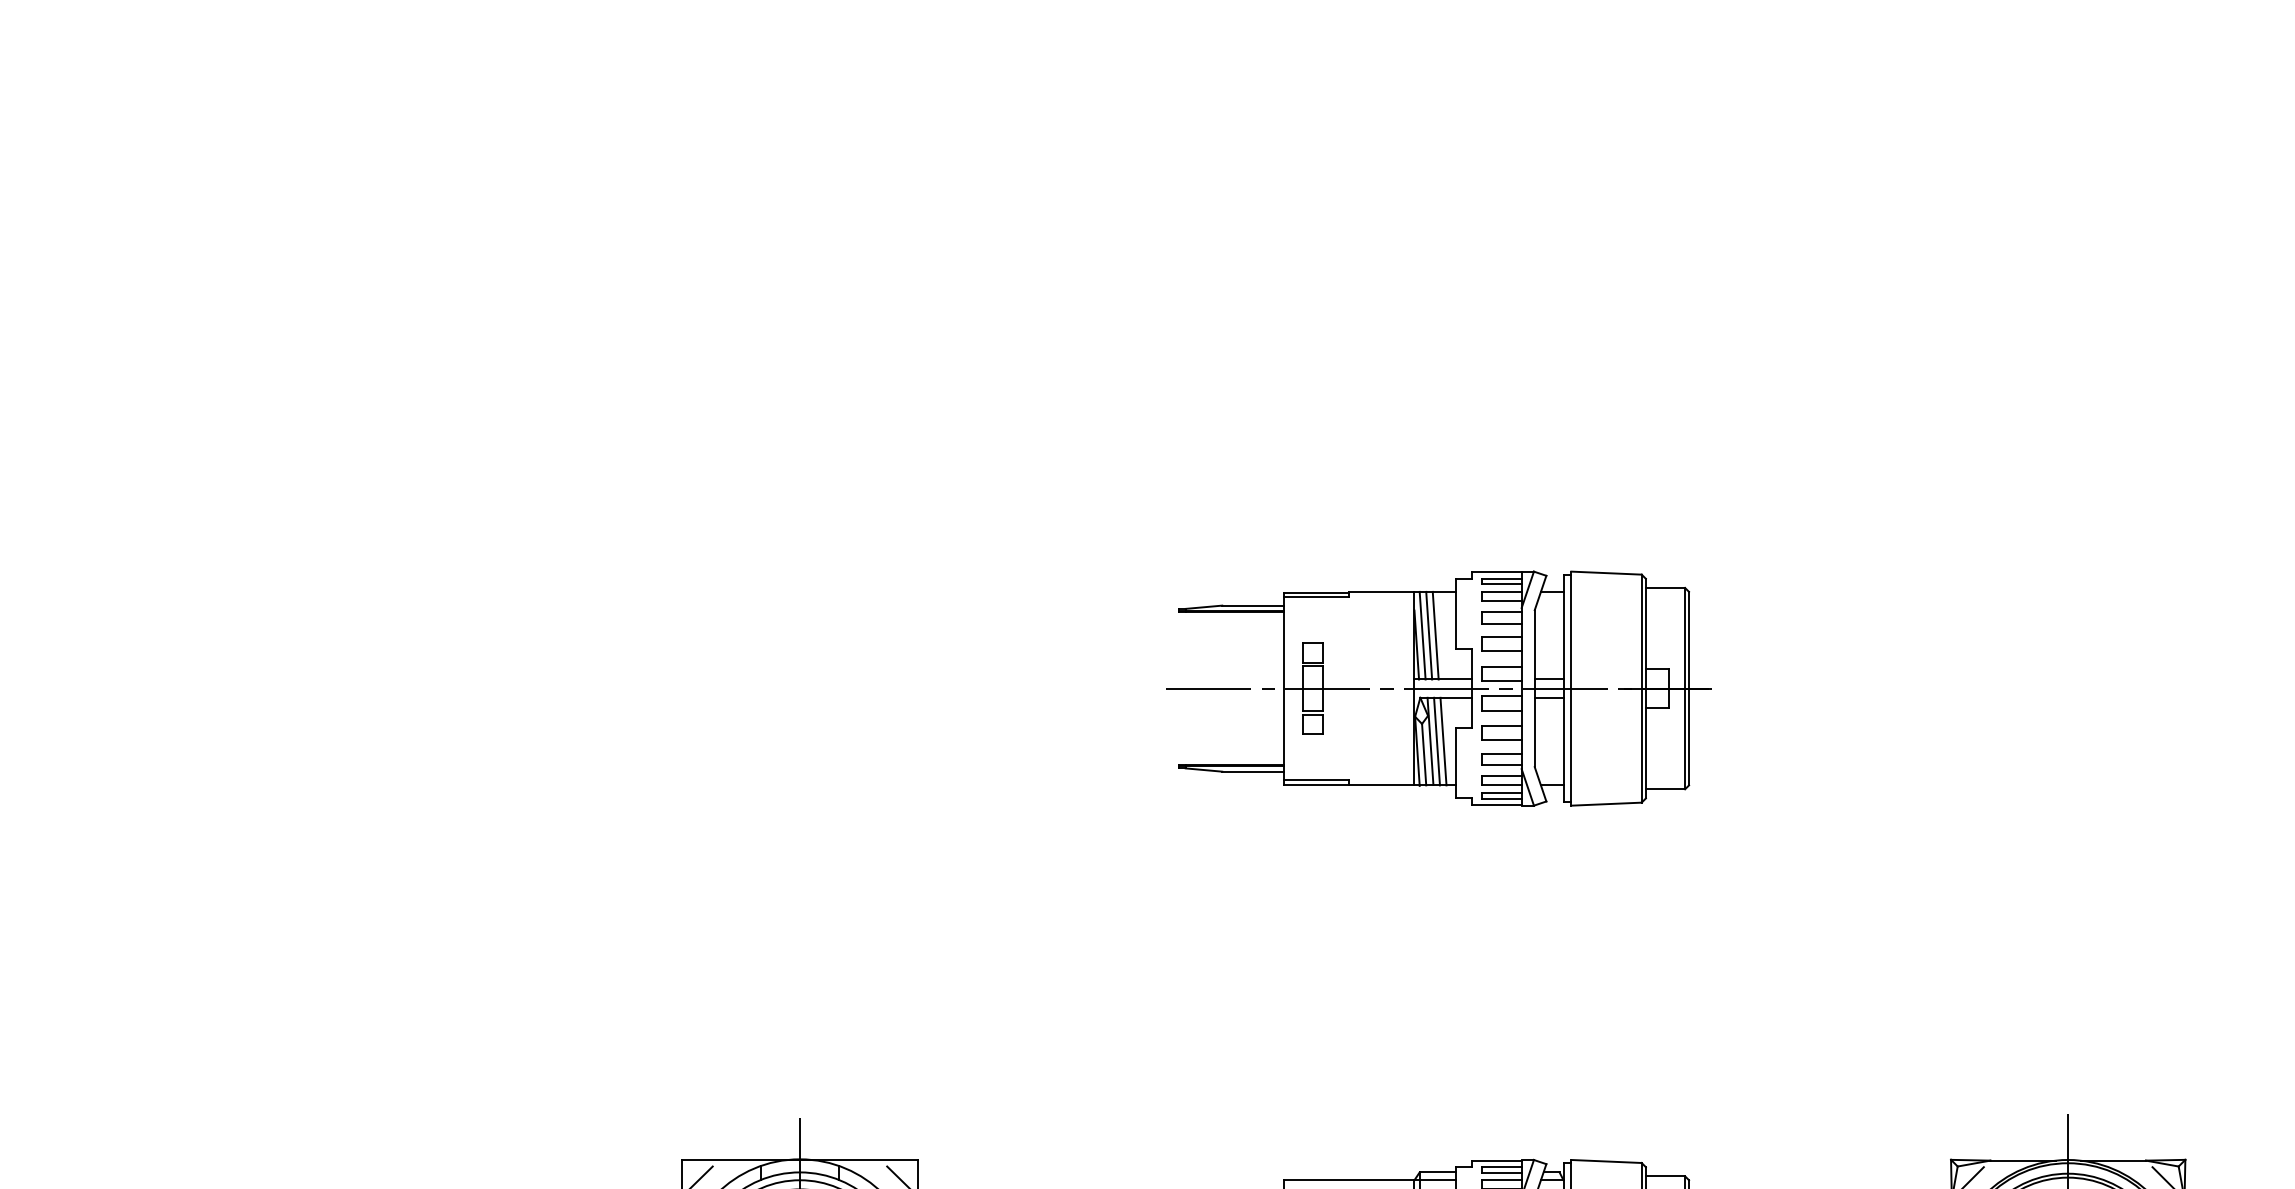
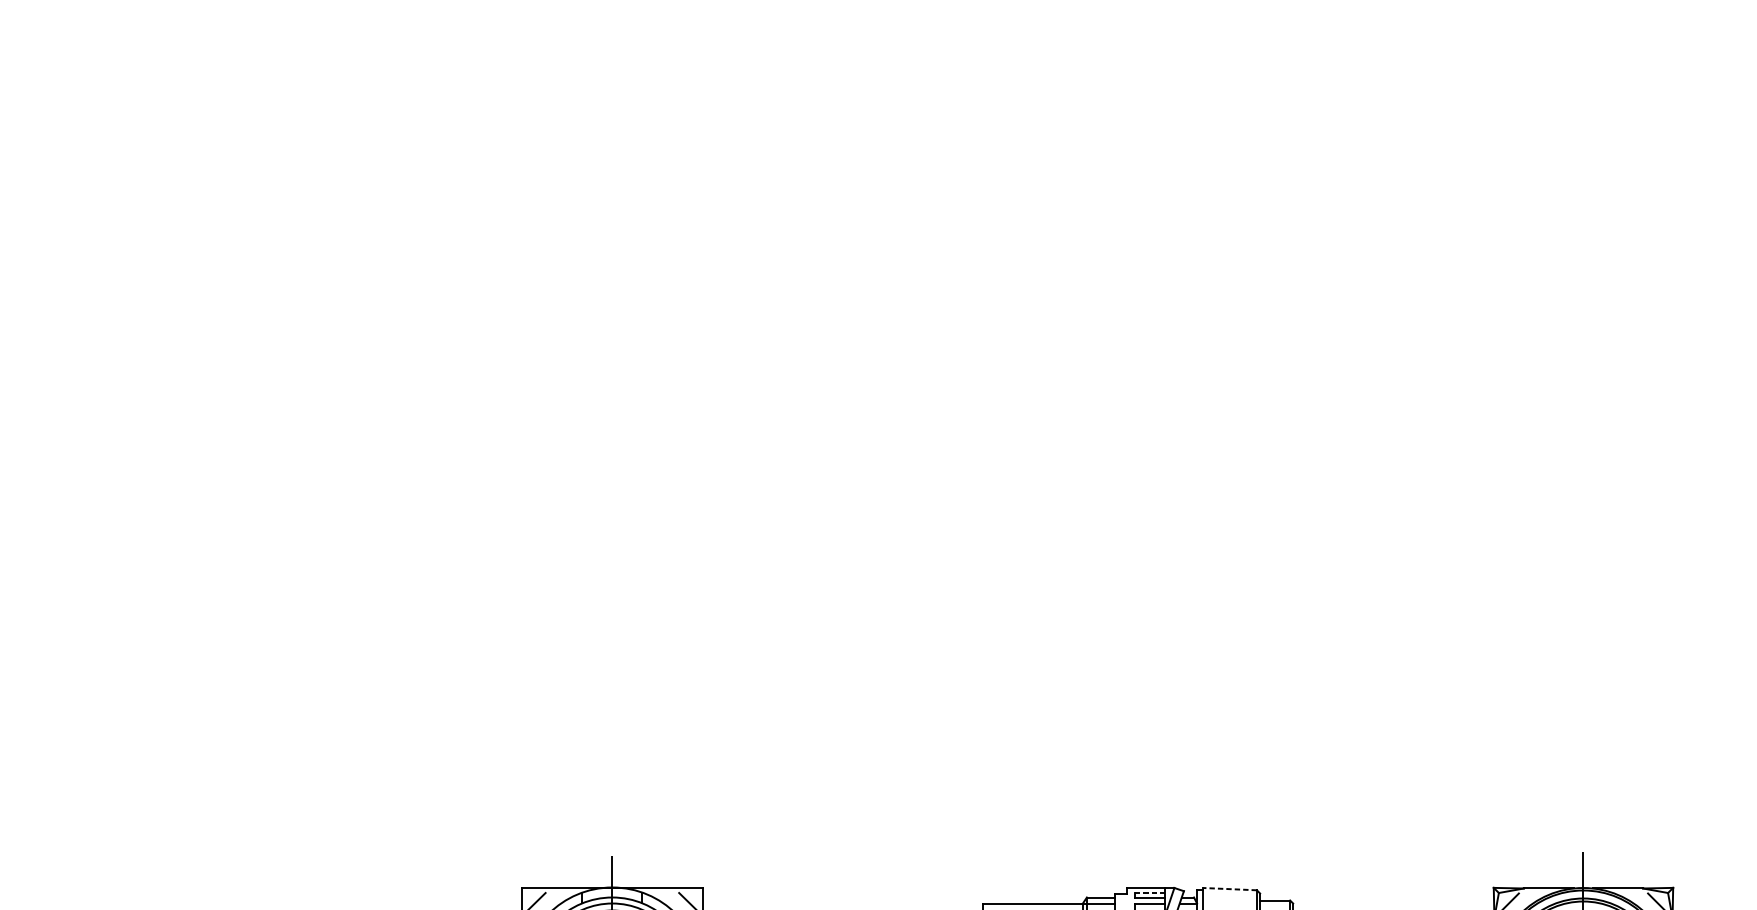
part: (1438, 688) -> (1101, 526), removed
line: (1606, 1161) -> (1229, 889), solid -> dashed
line: (1502, 1167) -> (1150, 893), solid -> dashed

